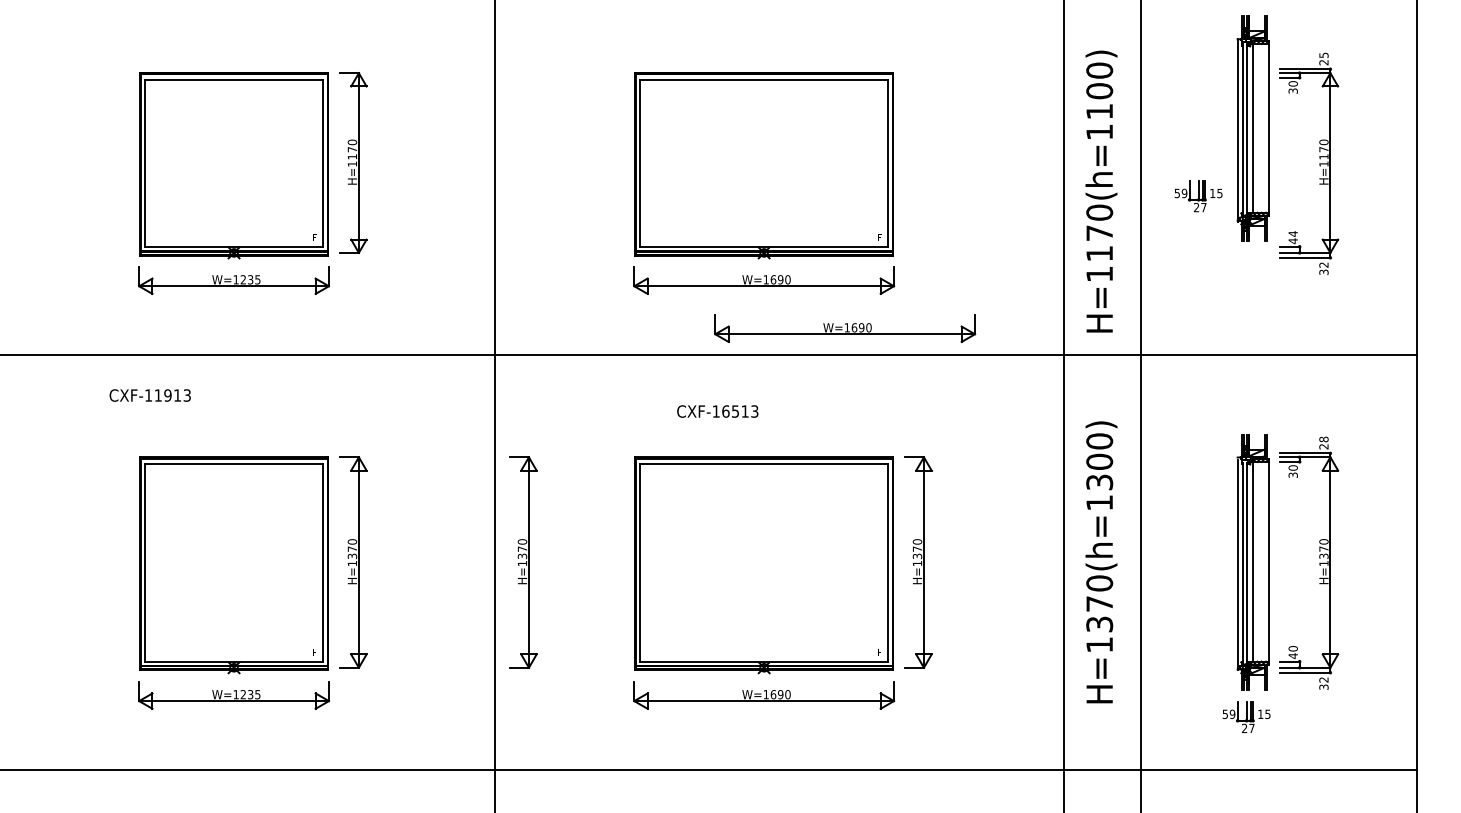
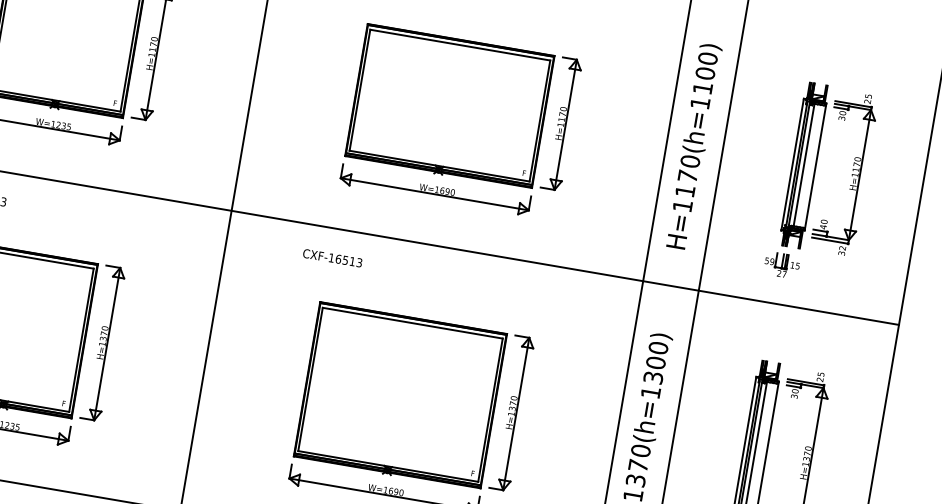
part: (1252, 128) -> (803, 165), moved
part: (918, 162) -> (561, 123), added
text: (1101, 191) -> (694, 146), moved
part: (1198, 196) -> (781, 265), moved
text: (1292, 233) -> (823, 221), 44 -> 40
part: (845, 328) -> (488, 234), removed
text: (717, 411) -> (332, 258), moved
text: (1323, 439) -> (820, 374), 28 -> 25
part: (523, 562) -> (226, 364), removed

